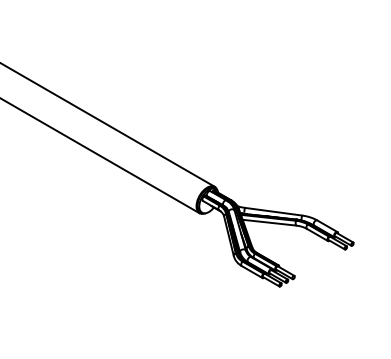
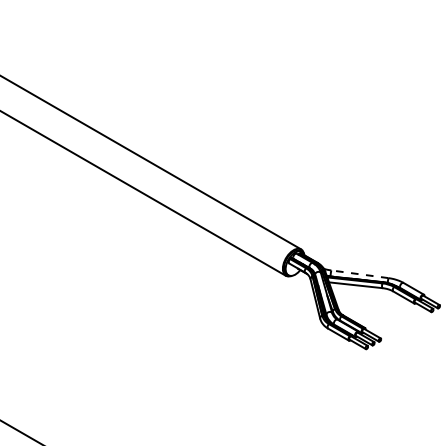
line: (273, 211) -> (359, 274), solid -> dashed

